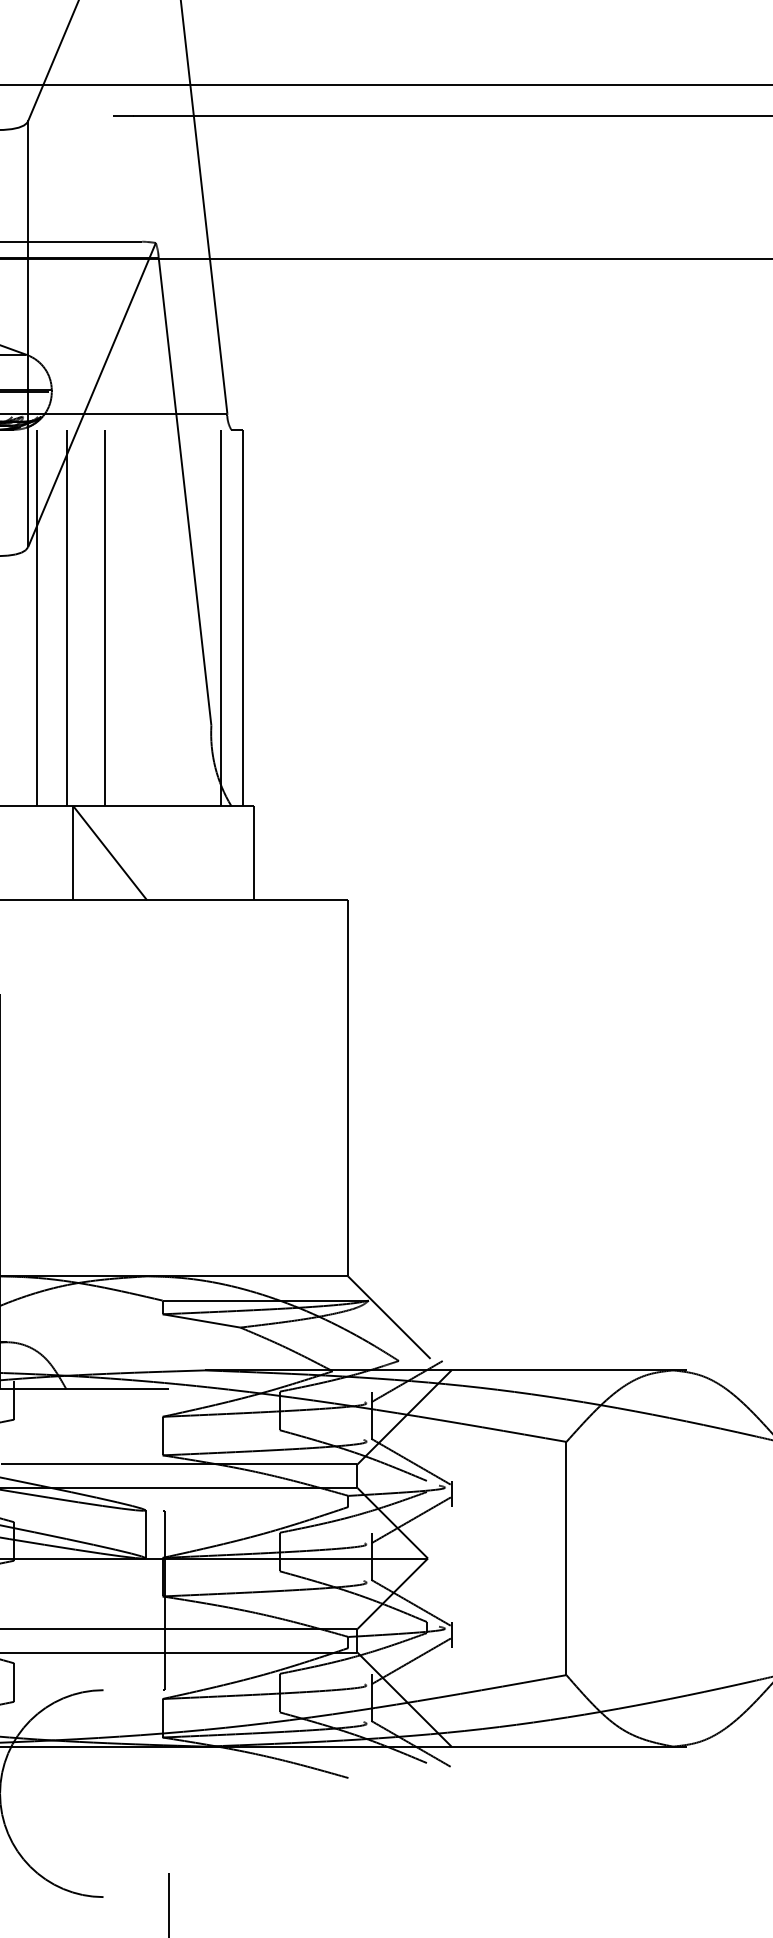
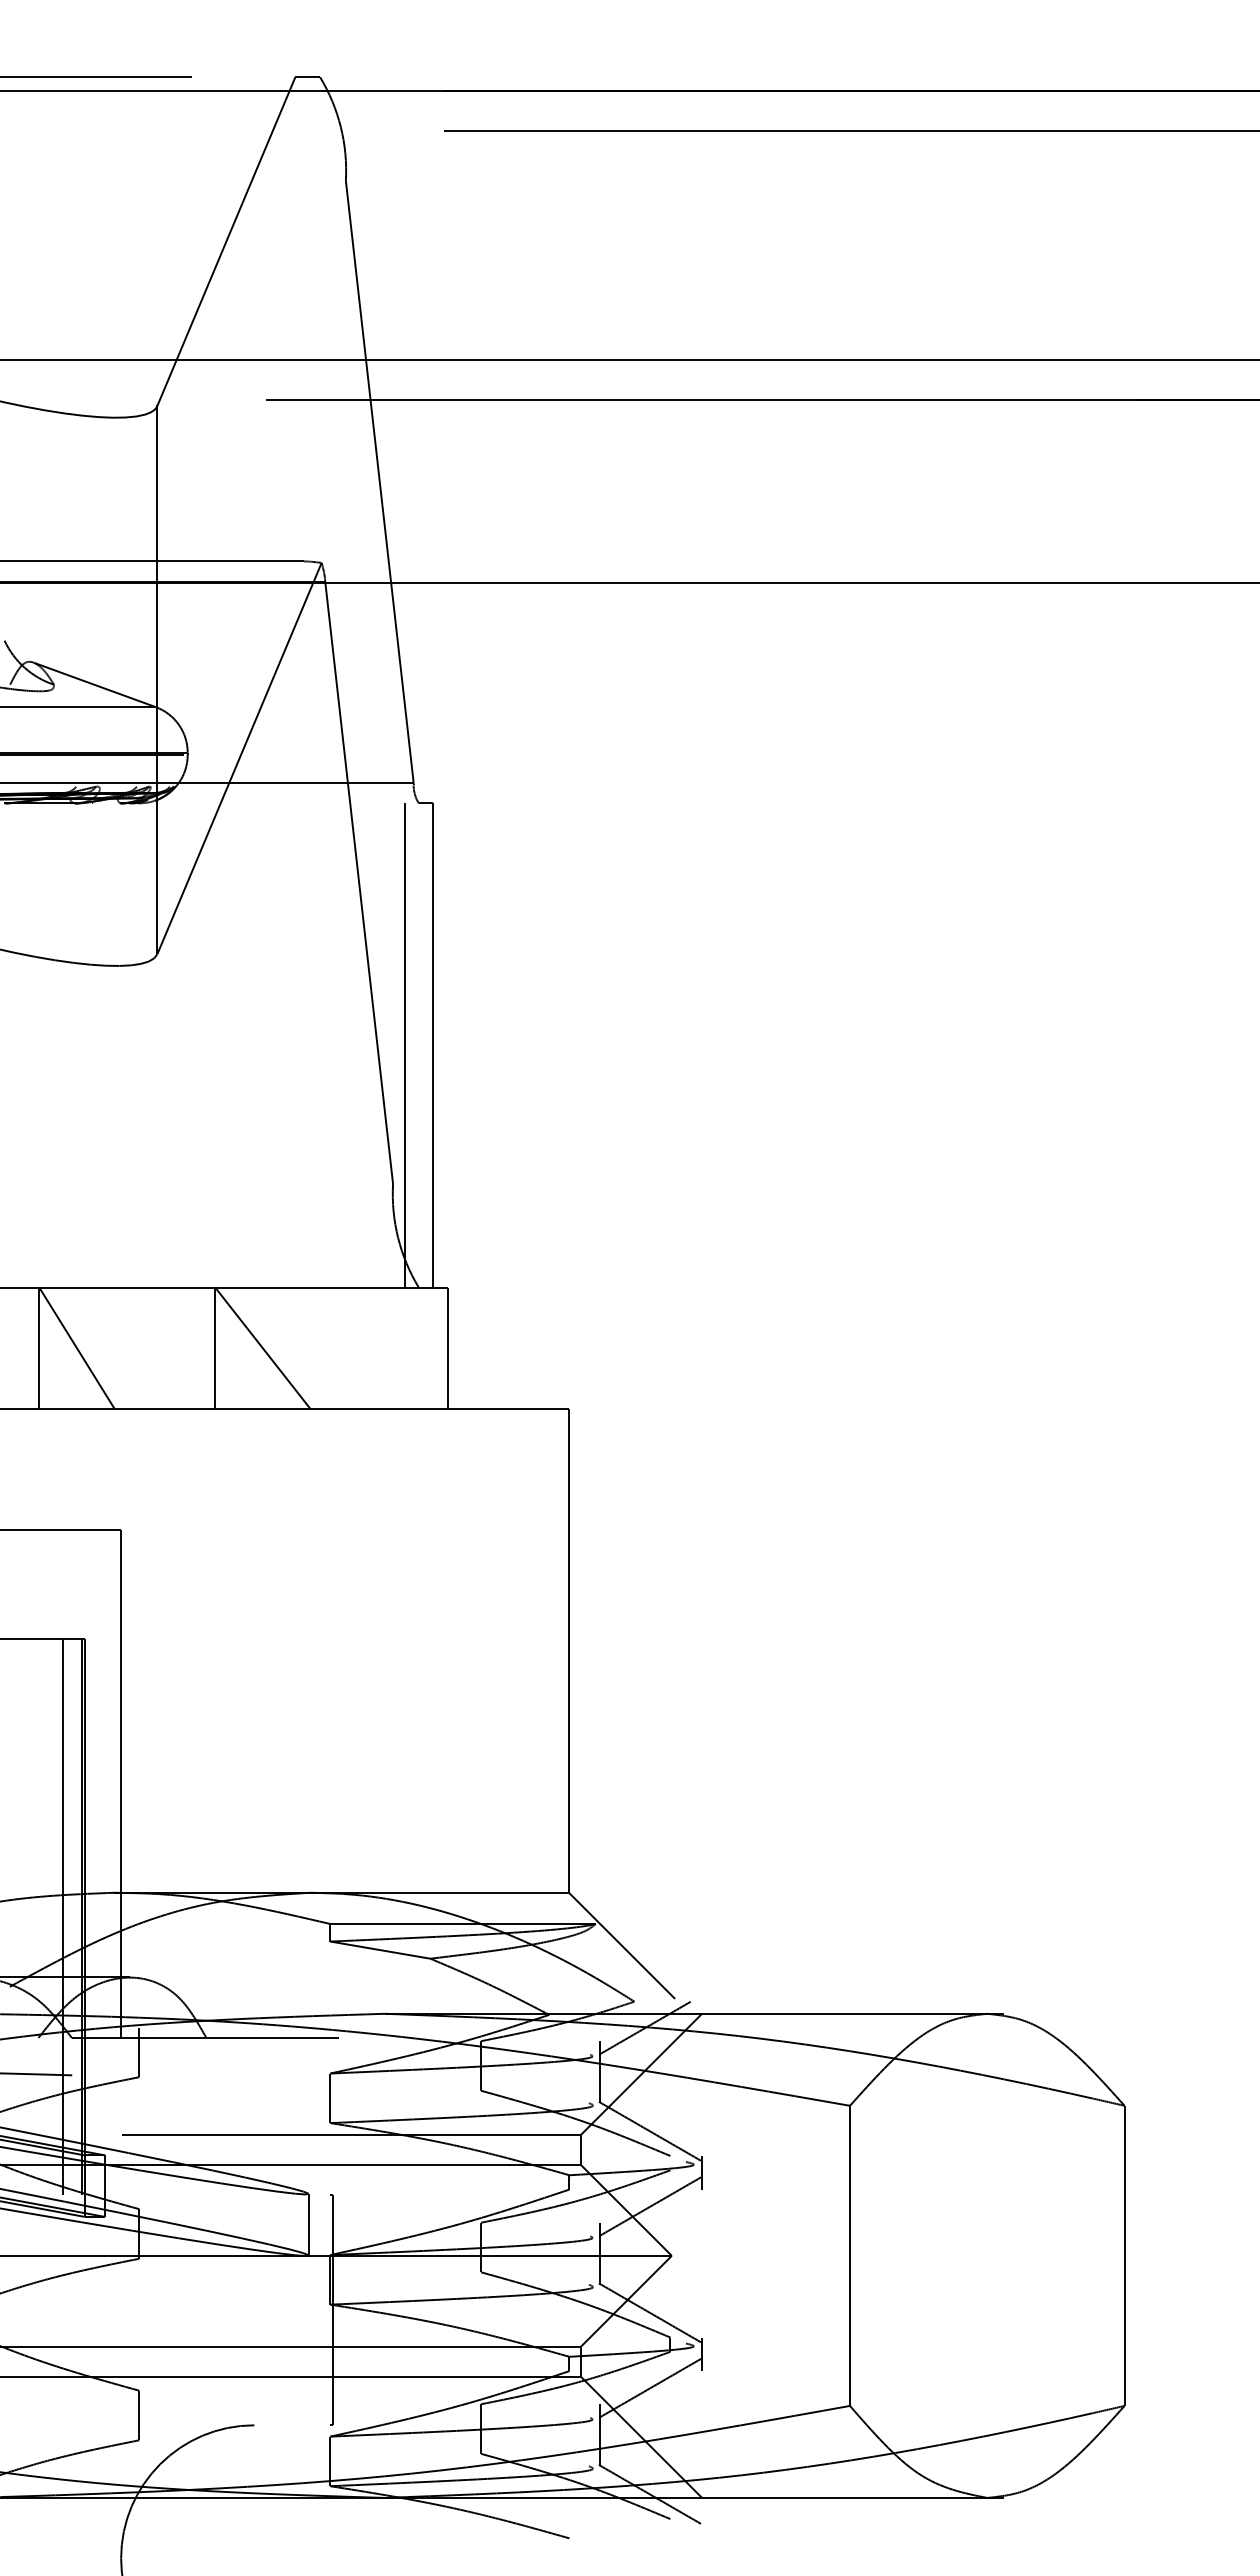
line: (36, 617) -> (168, 1045), removed
line: (67, 617) -> (207, 1045), removed
line: (105, 617) -> (256, 1045), removed

